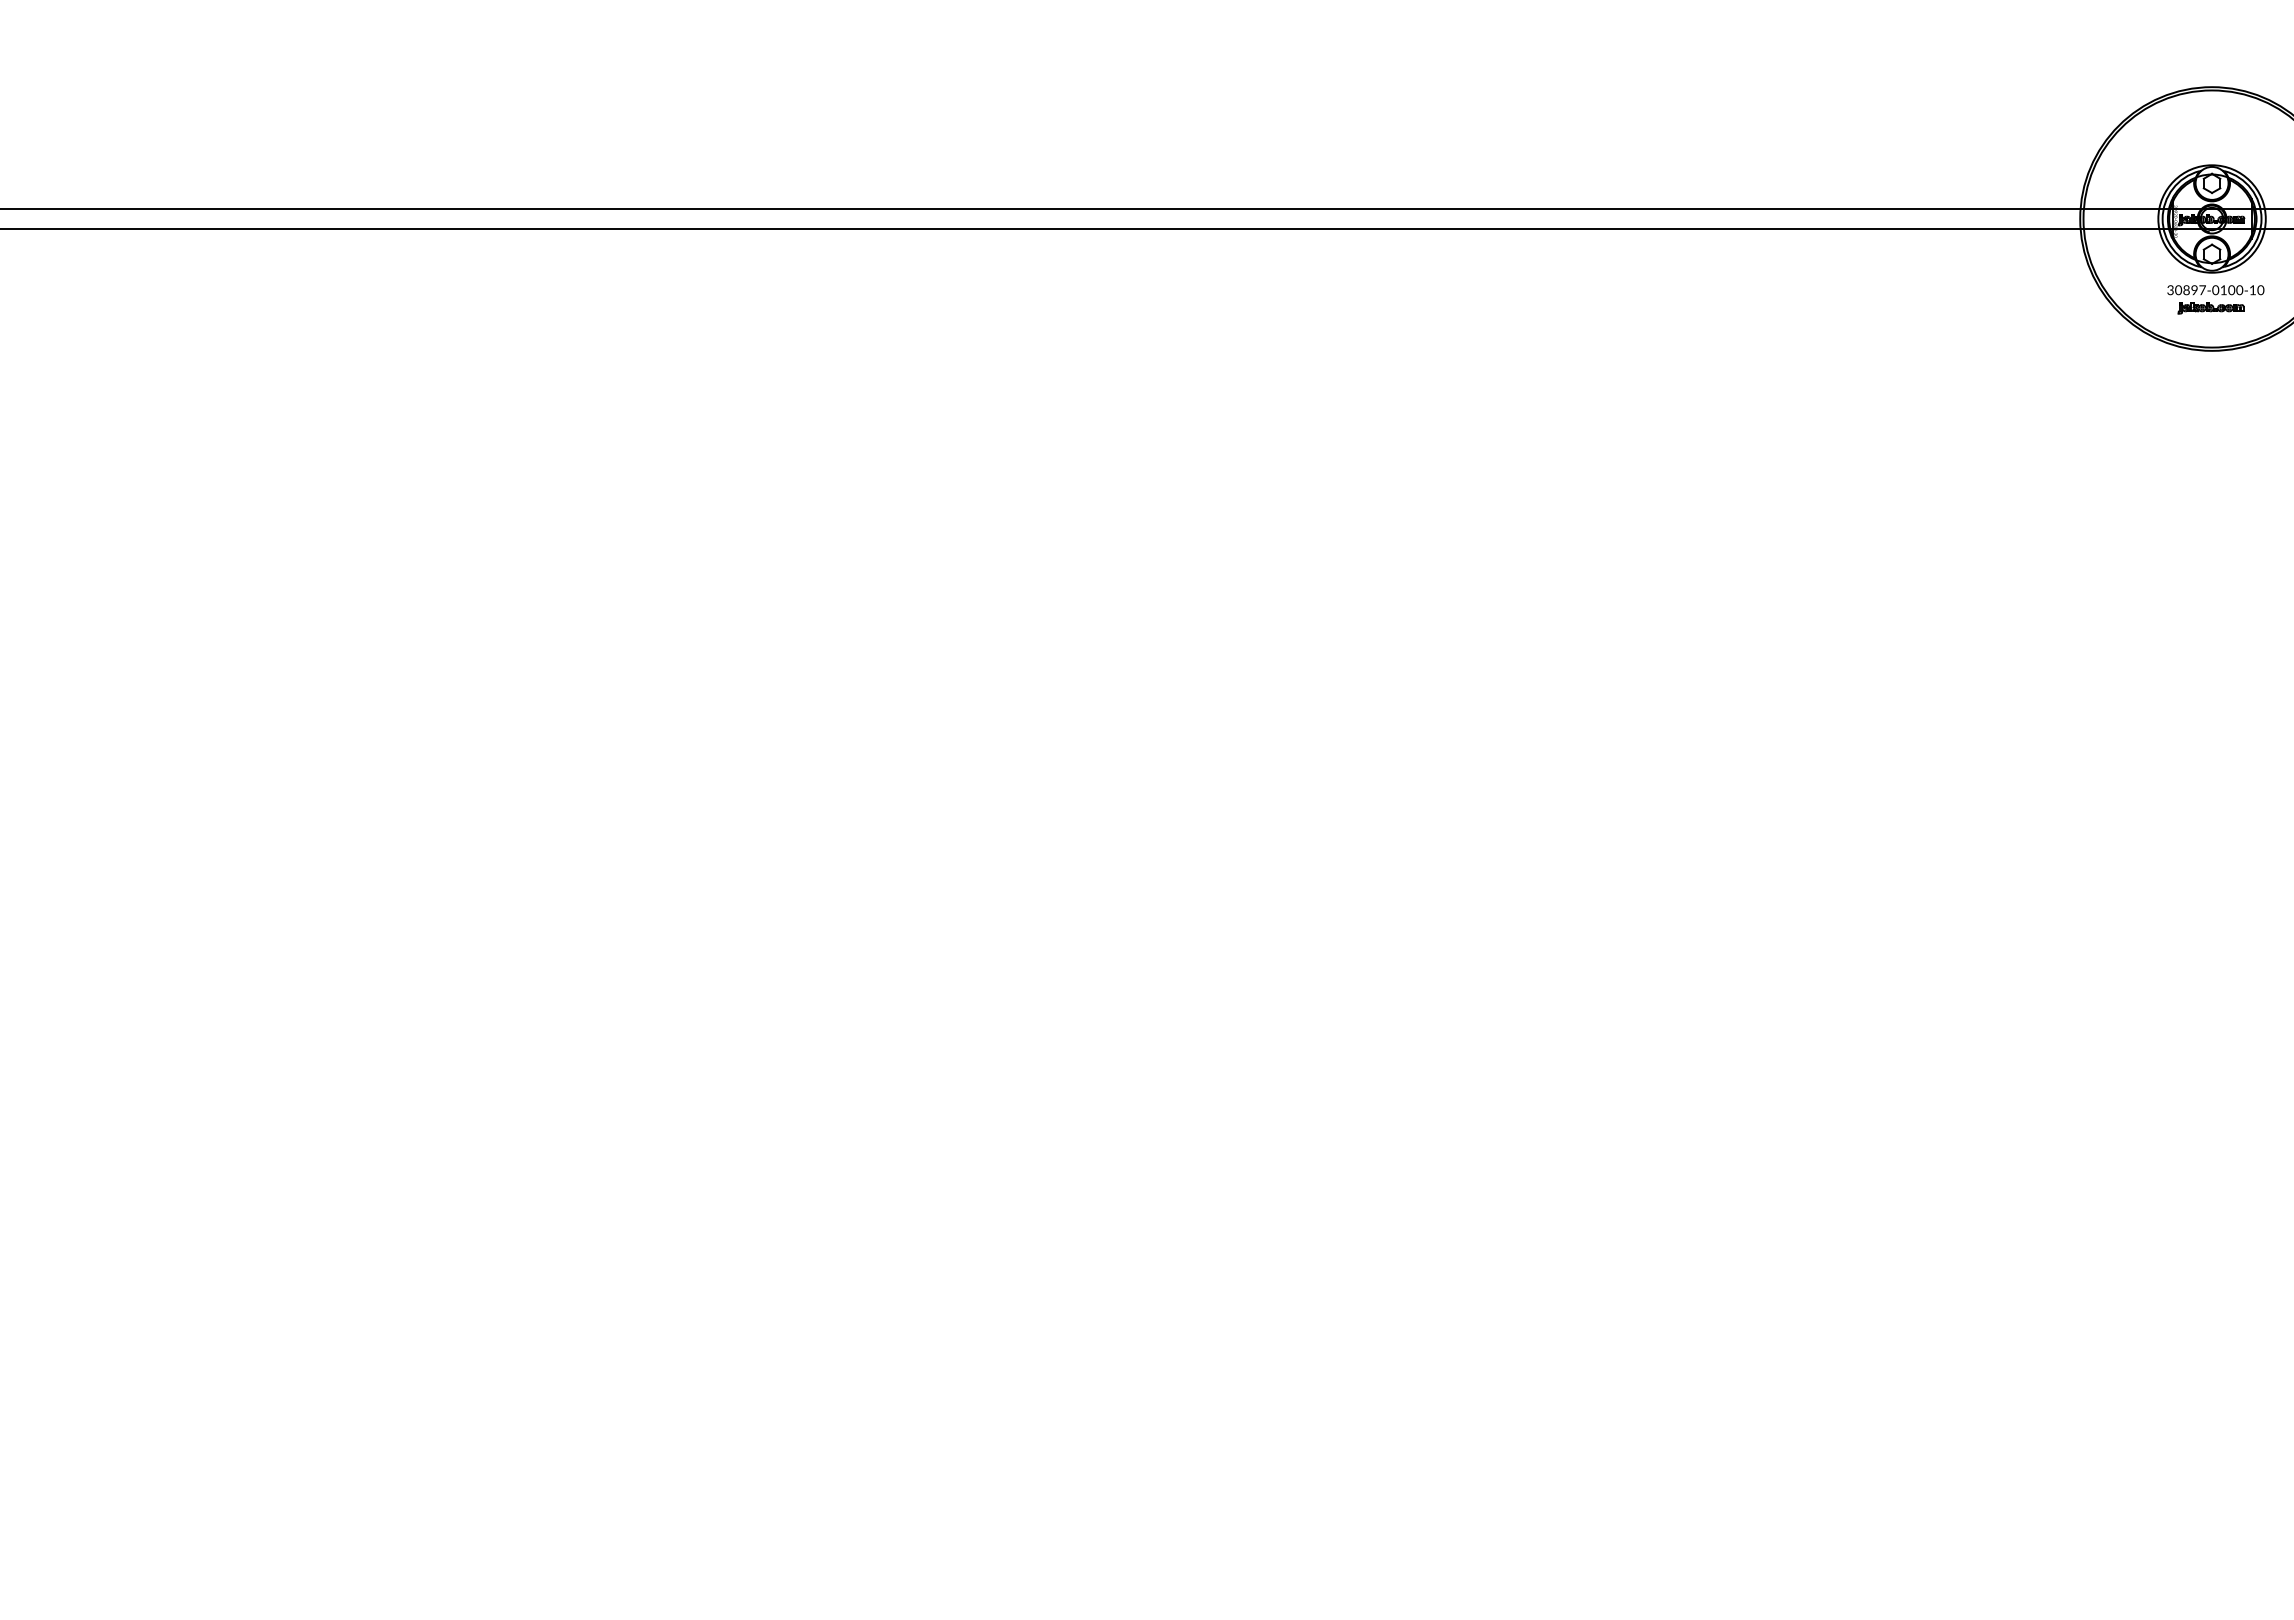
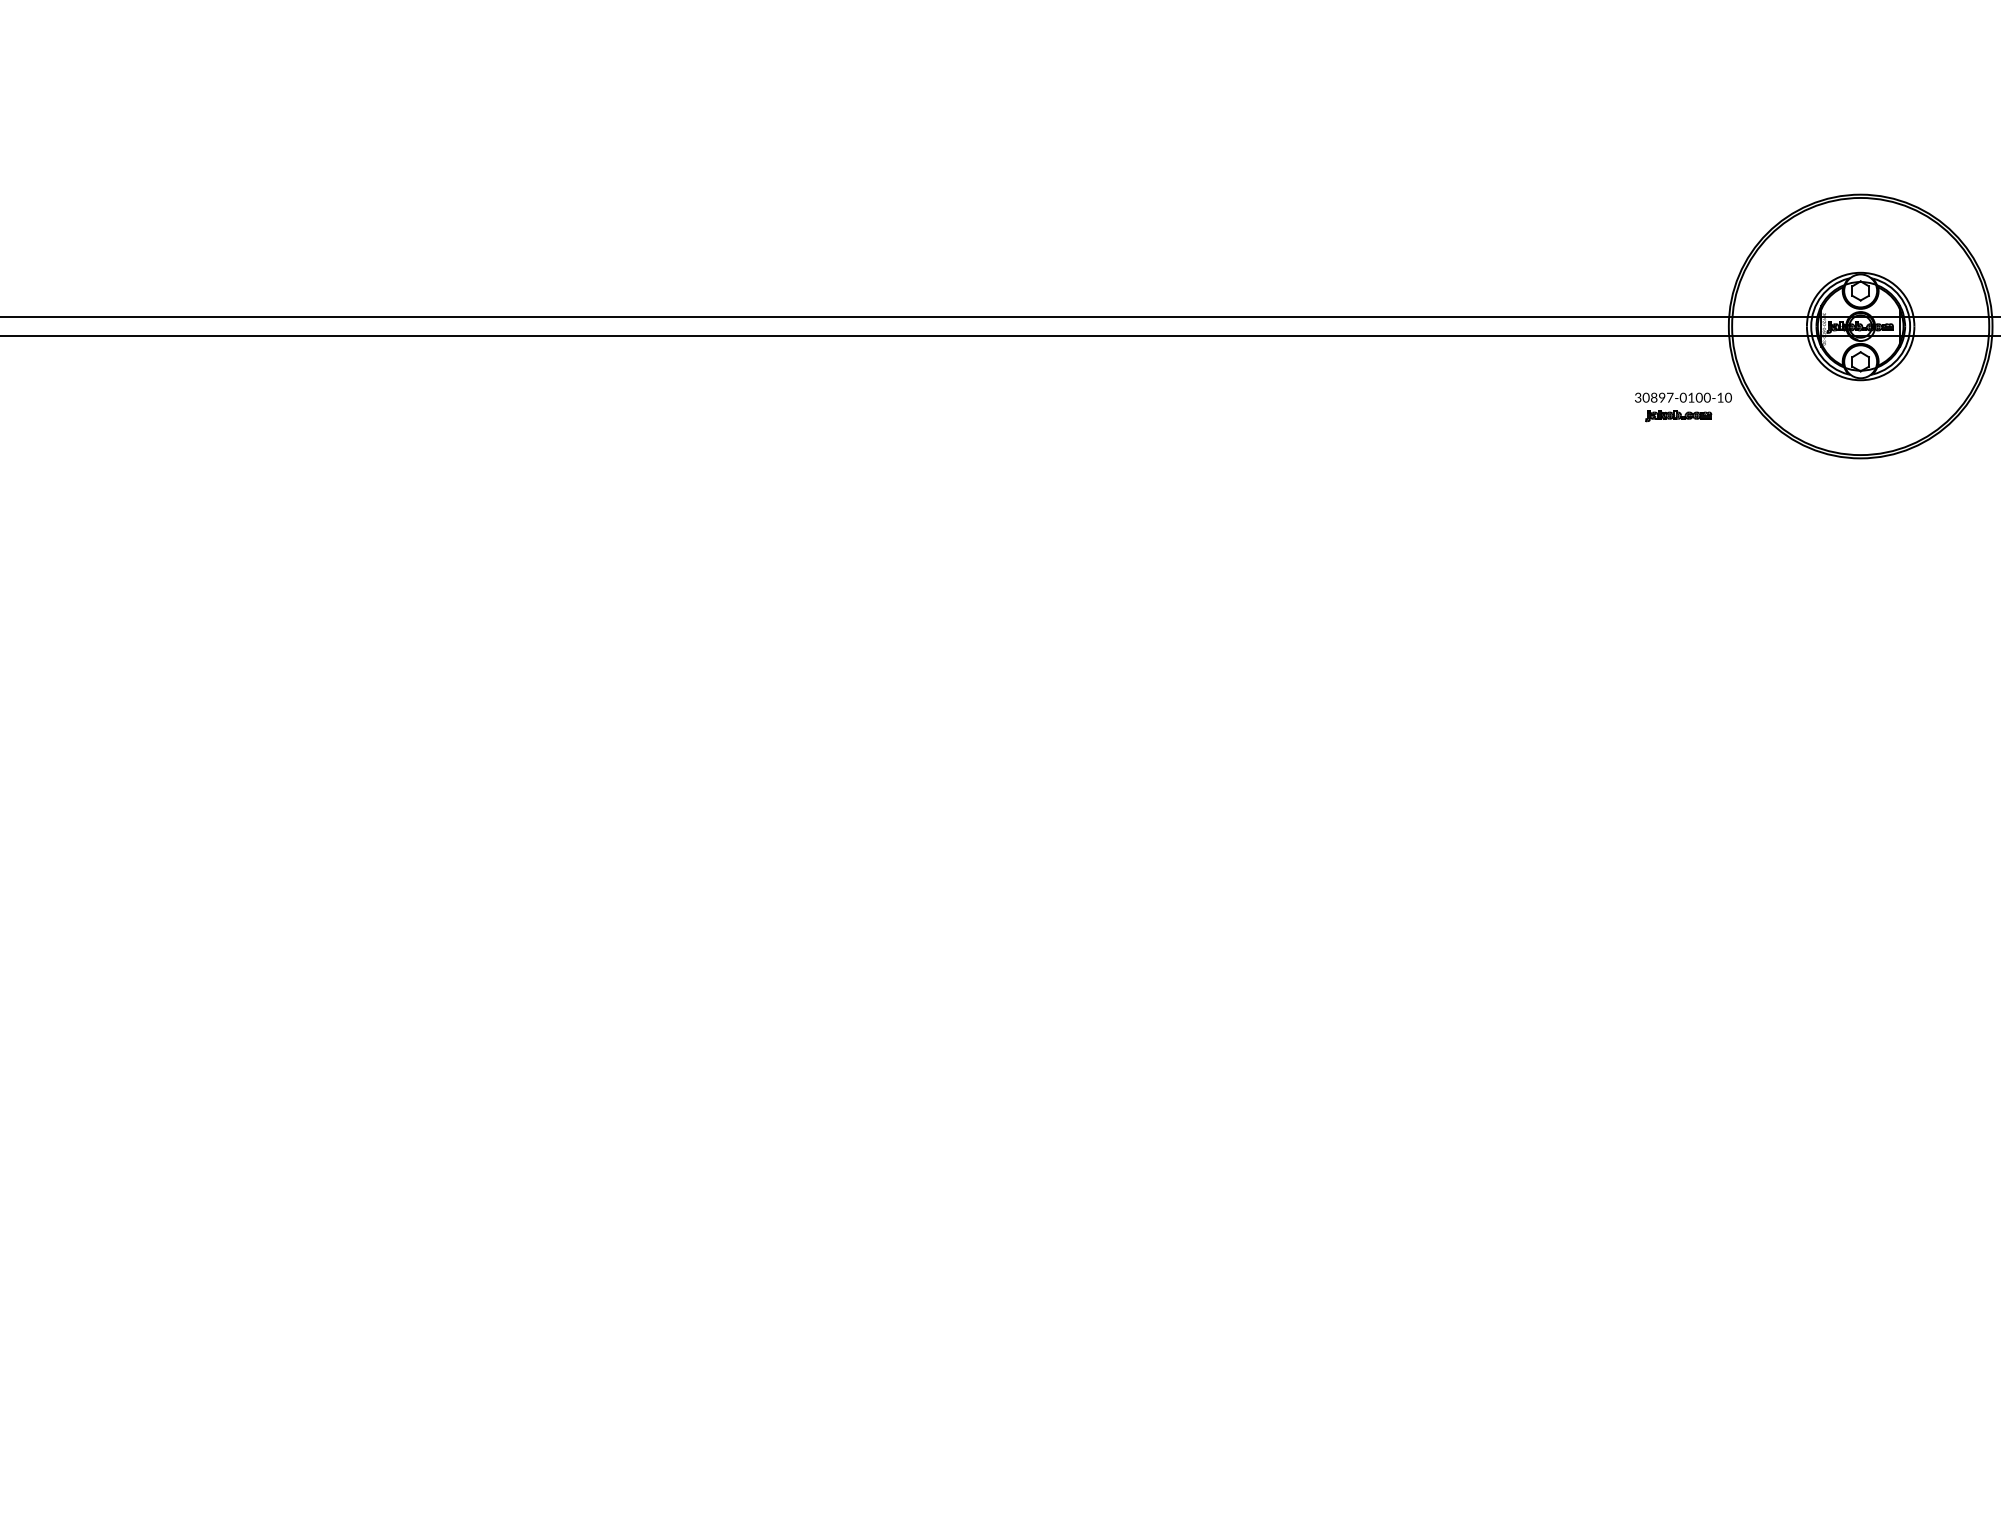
part: (2215, 299) -> (1683, 407), moved

